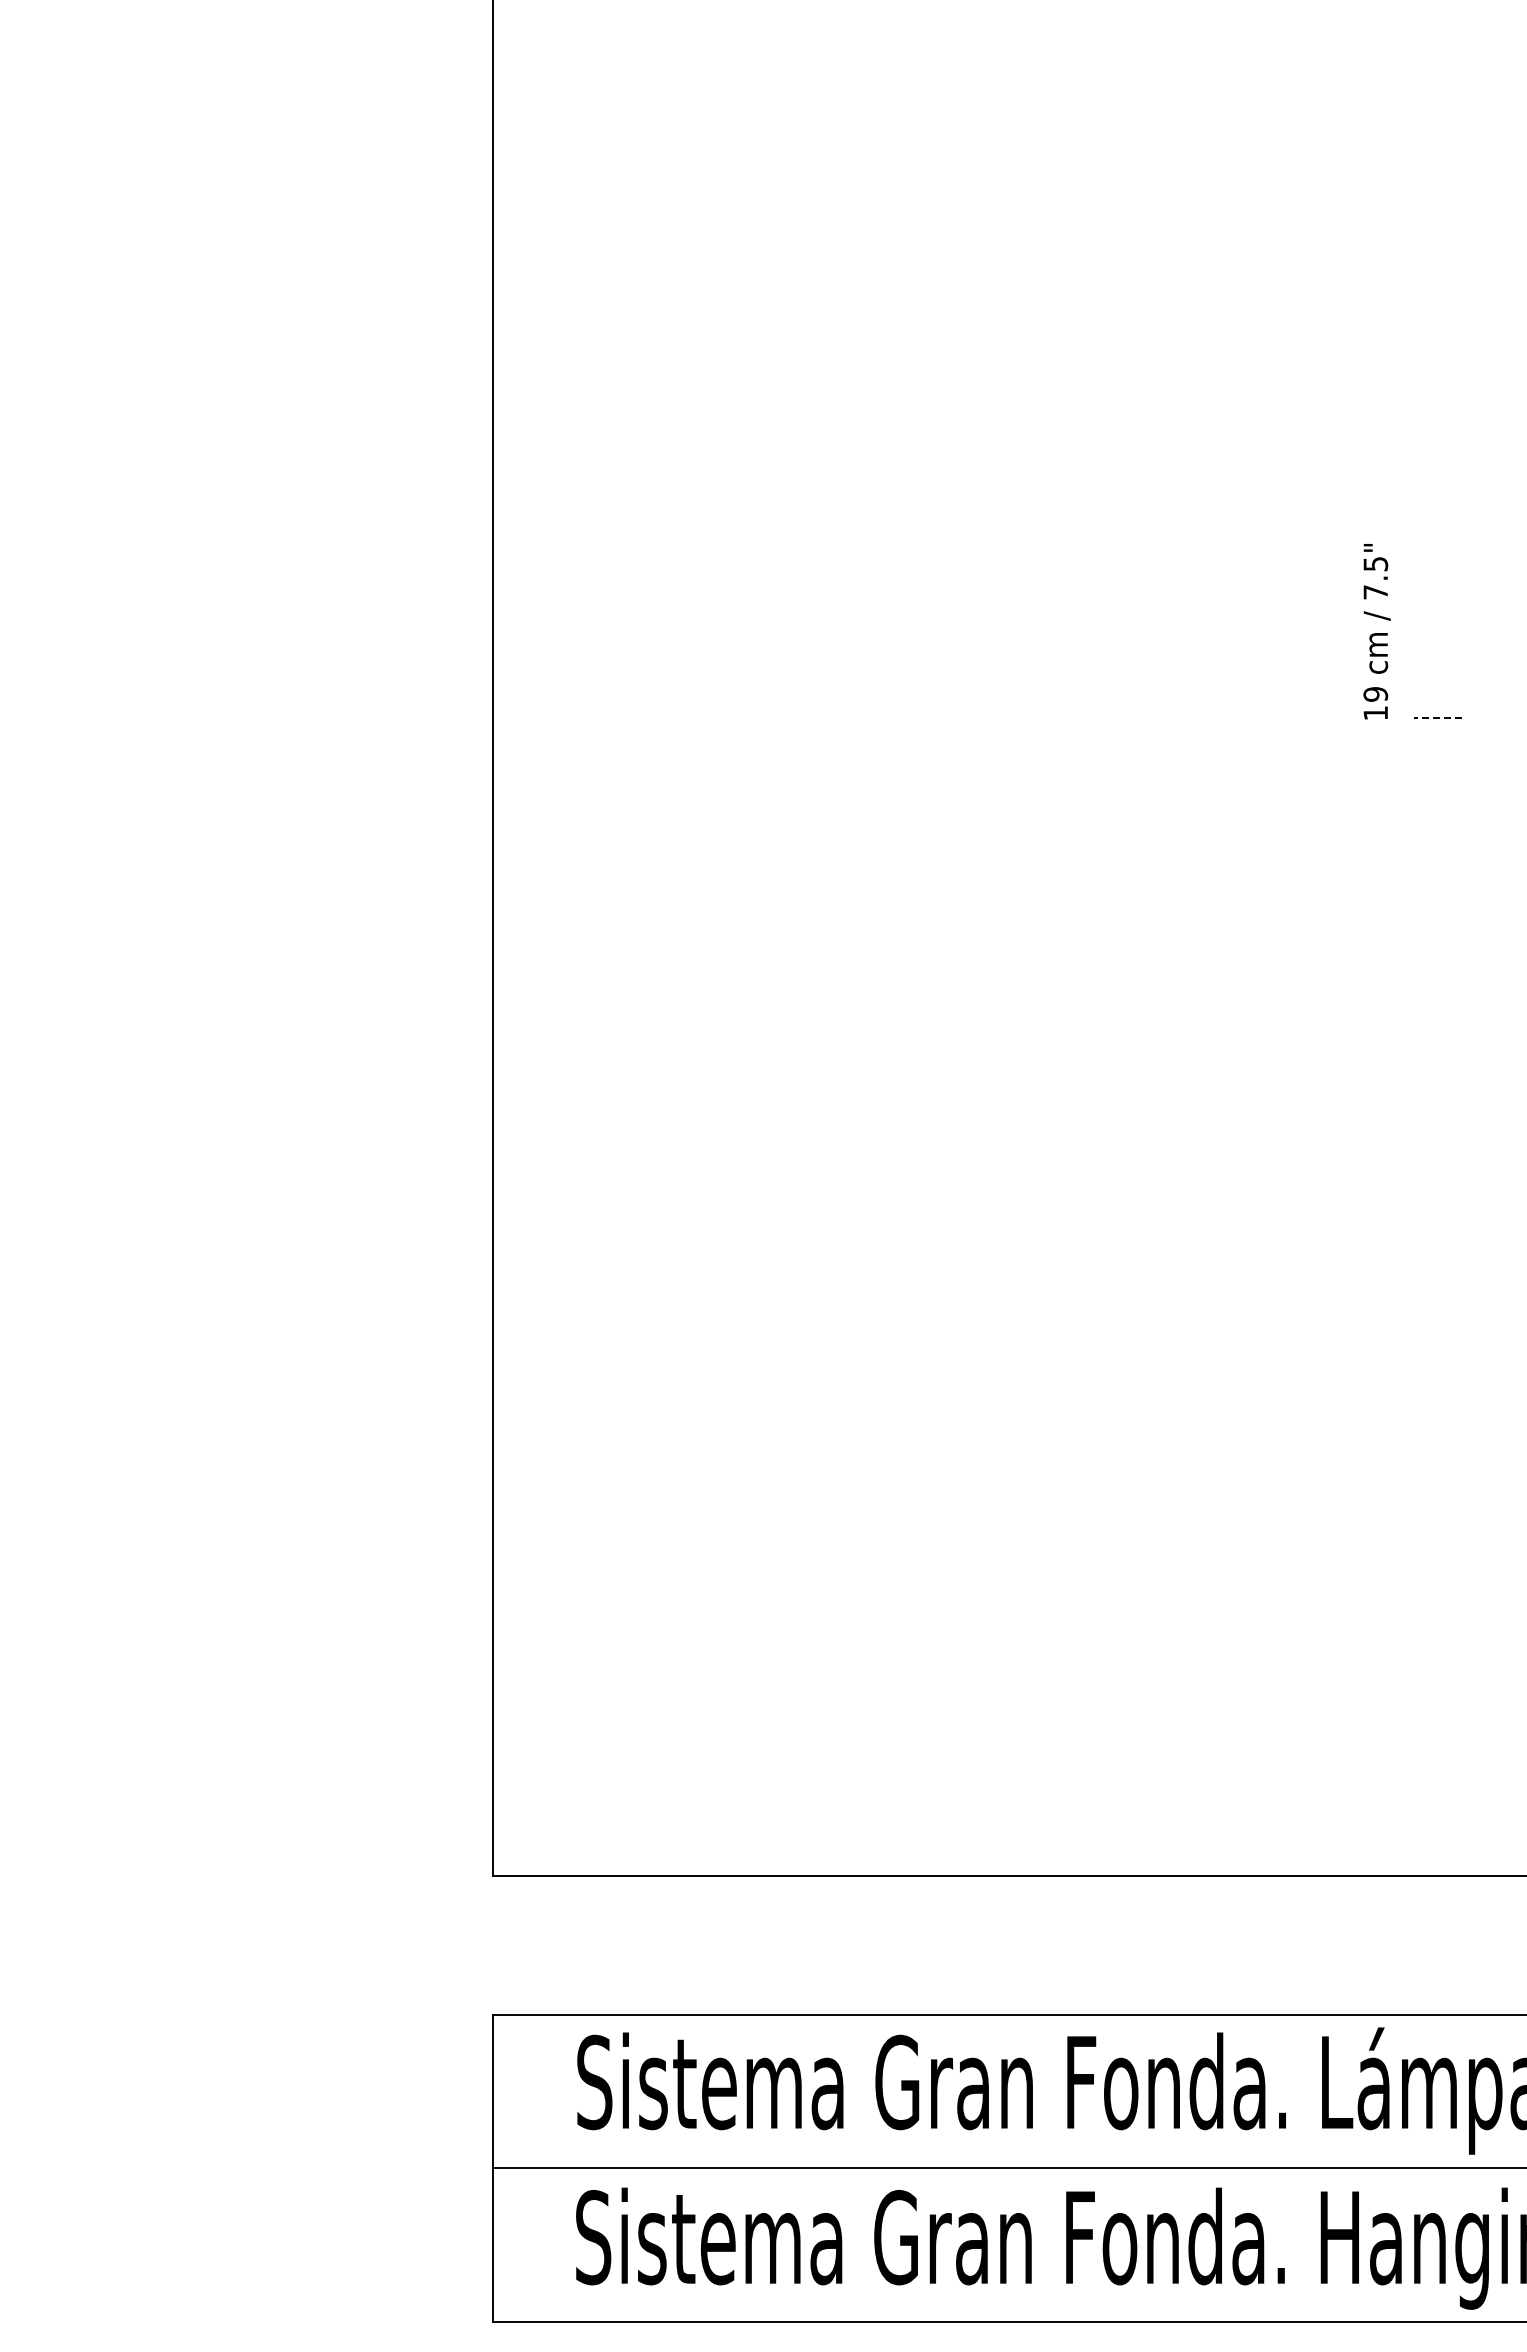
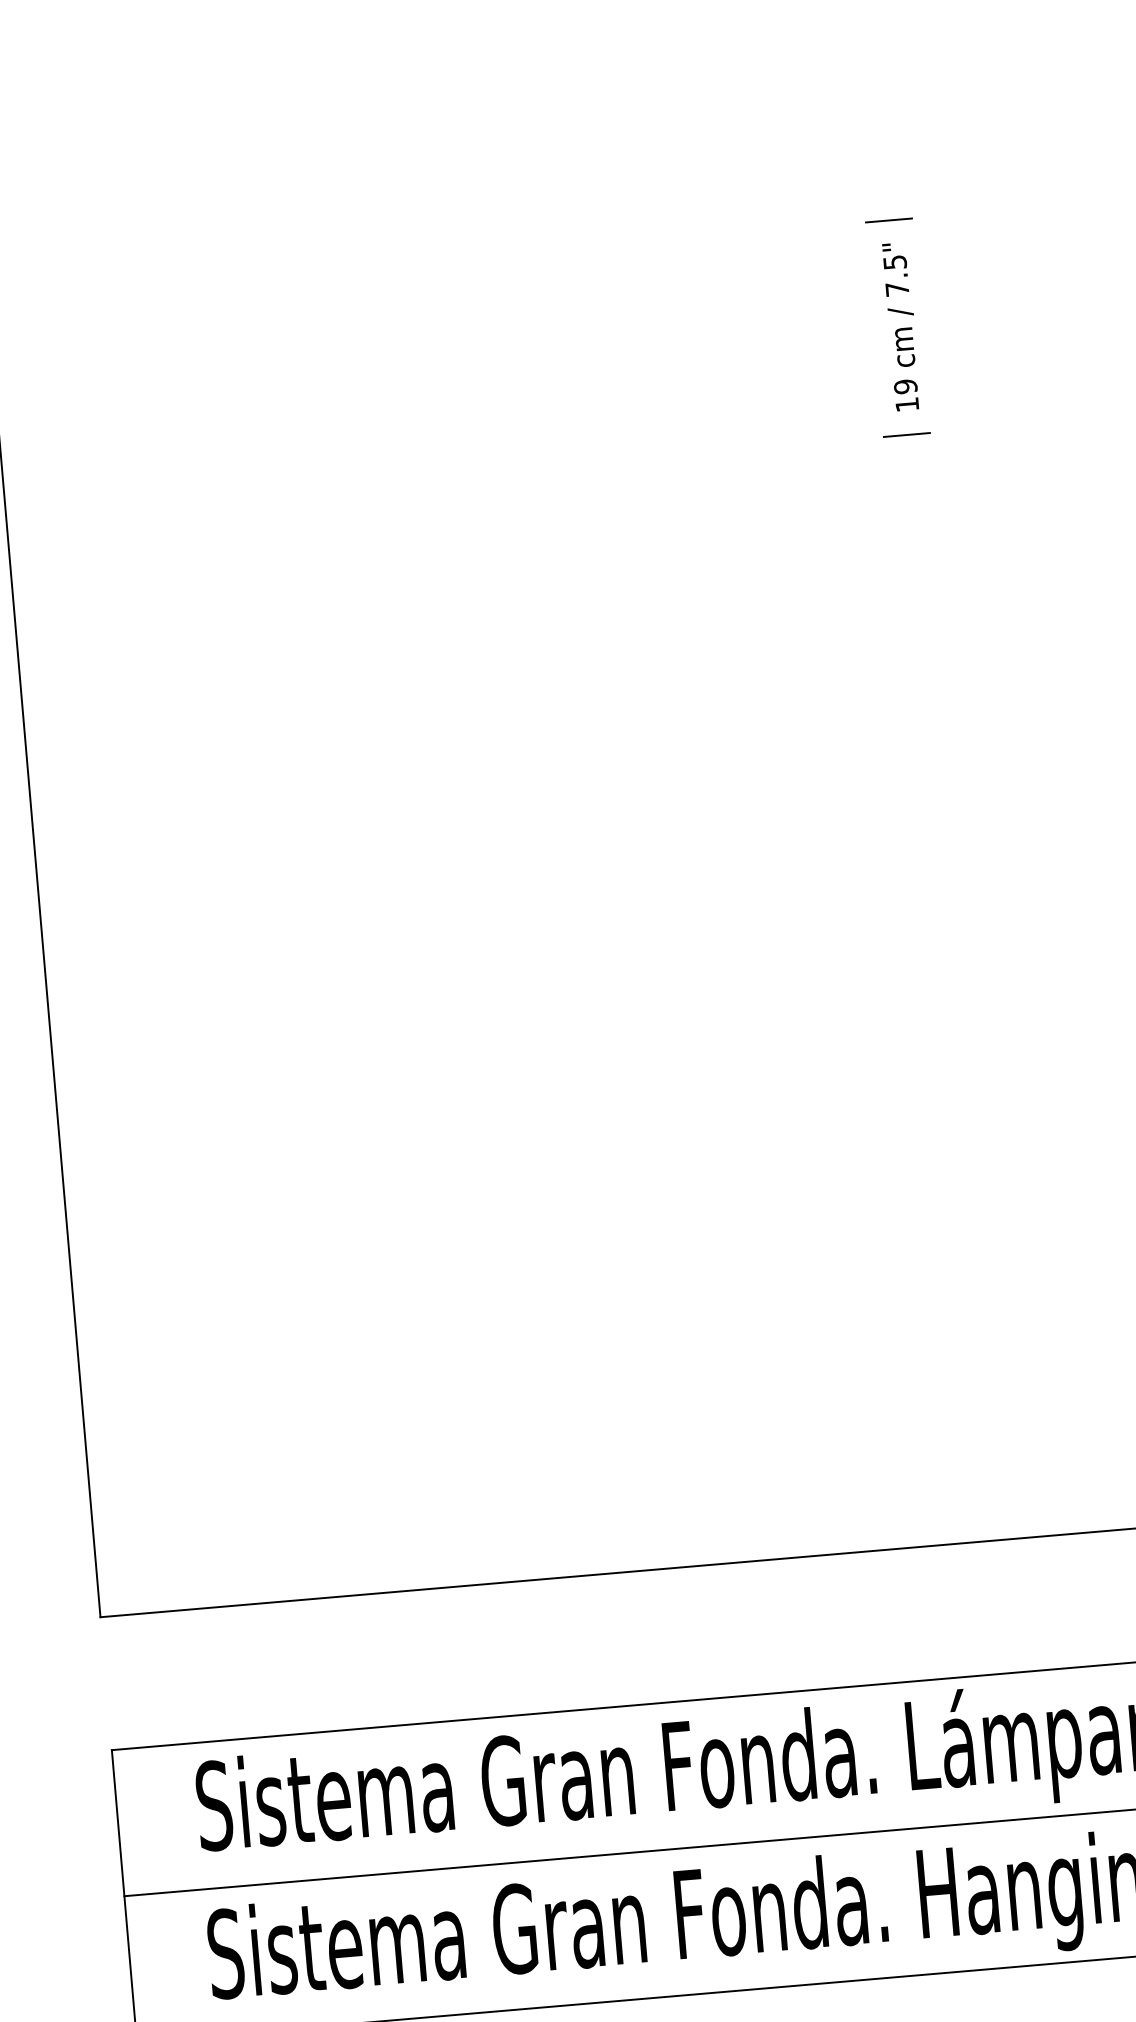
line: (1437, 492) -> (888, 220), added
text: (1376, 631) -> (901, 326), moved
line: (1437, 717) -> (906, 434), dashed -> solid

